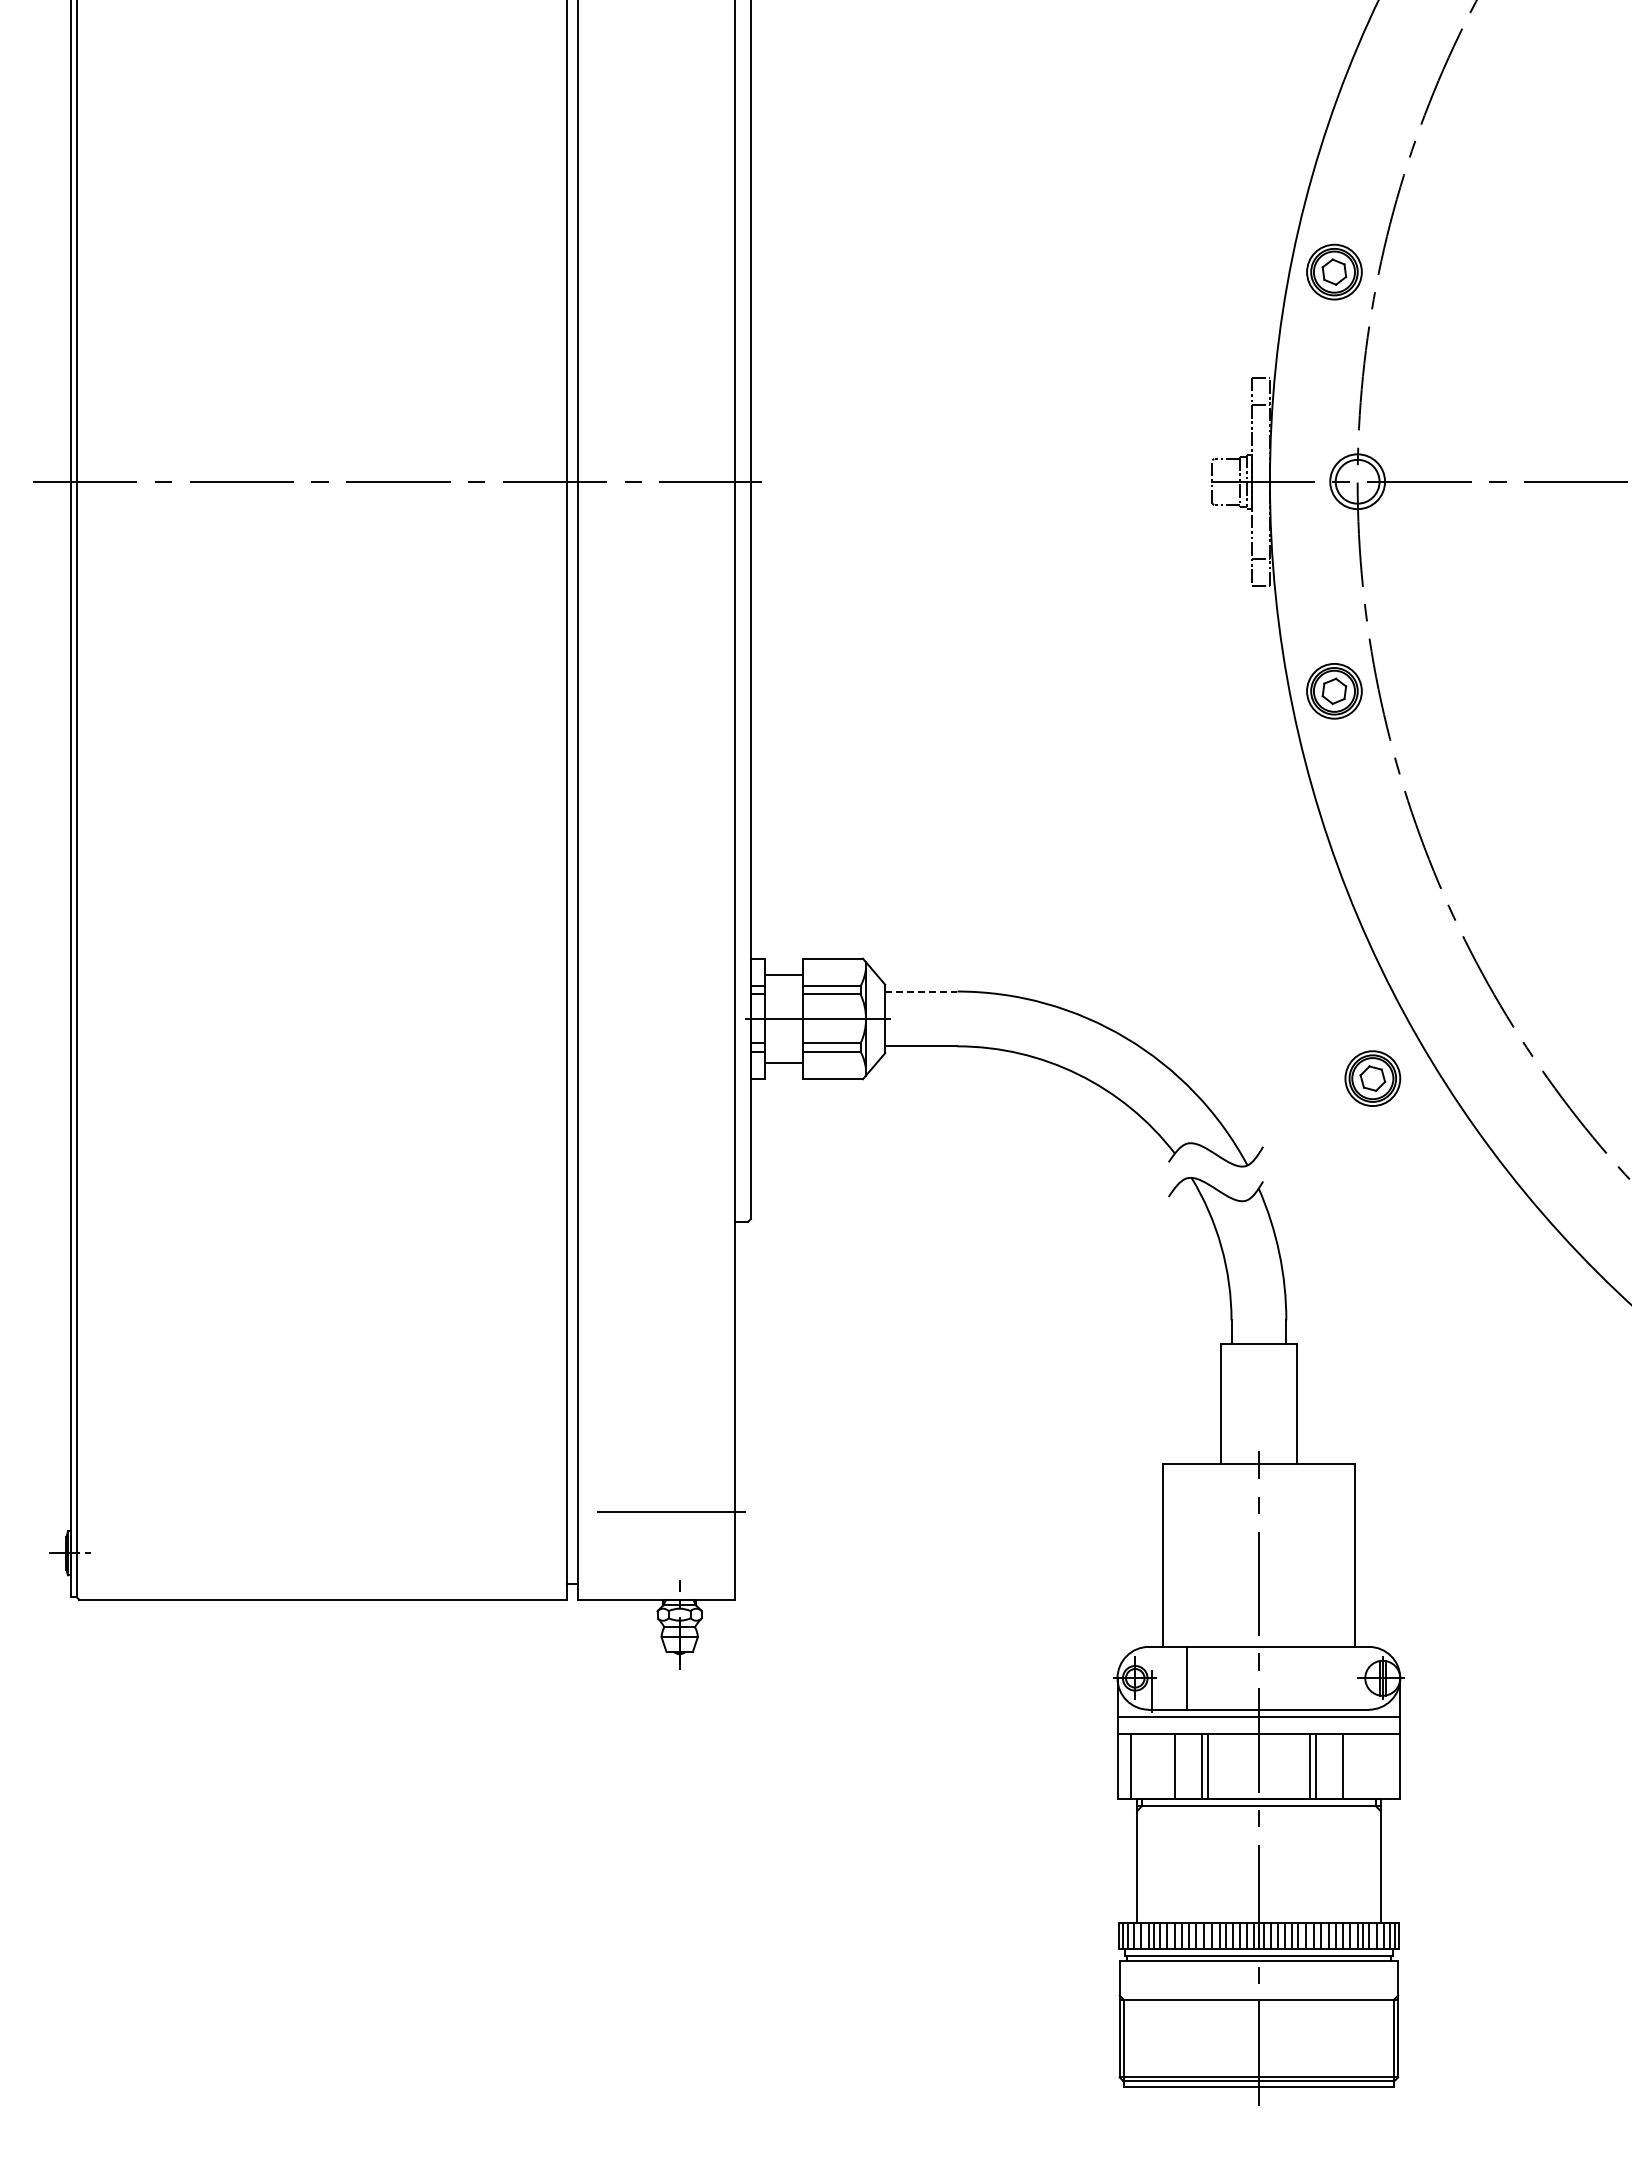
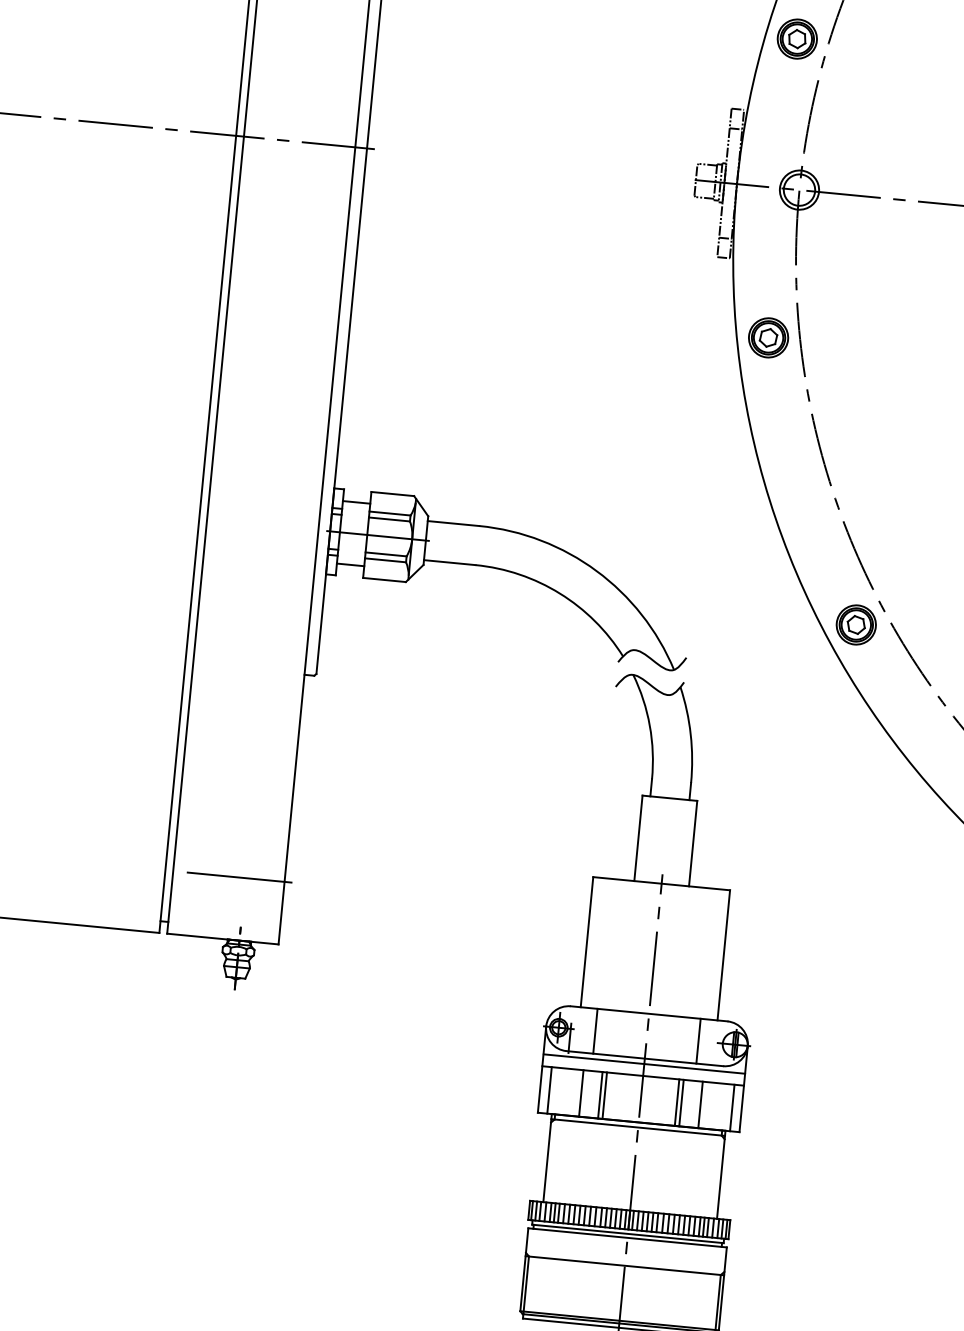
line: (921, 991) -> (453, 523), dashed -> solid
part: (1372, 1078) -> (856, 624), moved
line: (1331, 1677) -> (698, 1040), added
line: (1387, 1766) -> (732, 1107), added

